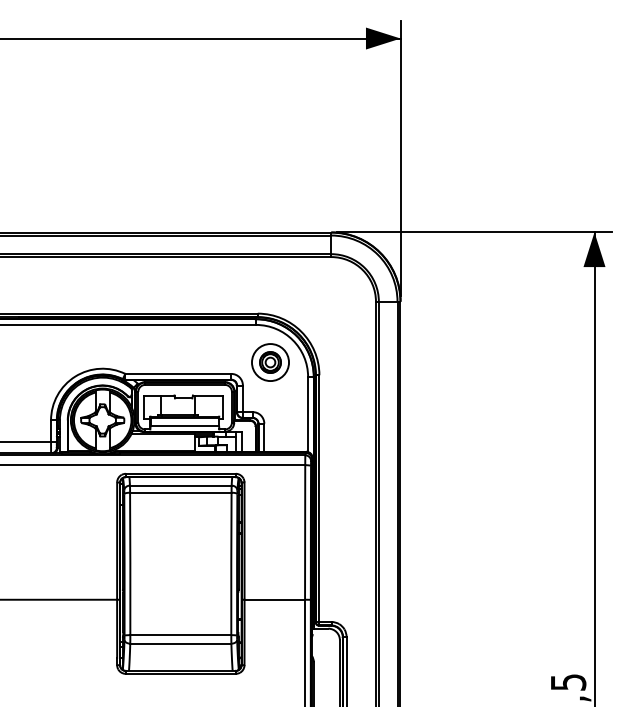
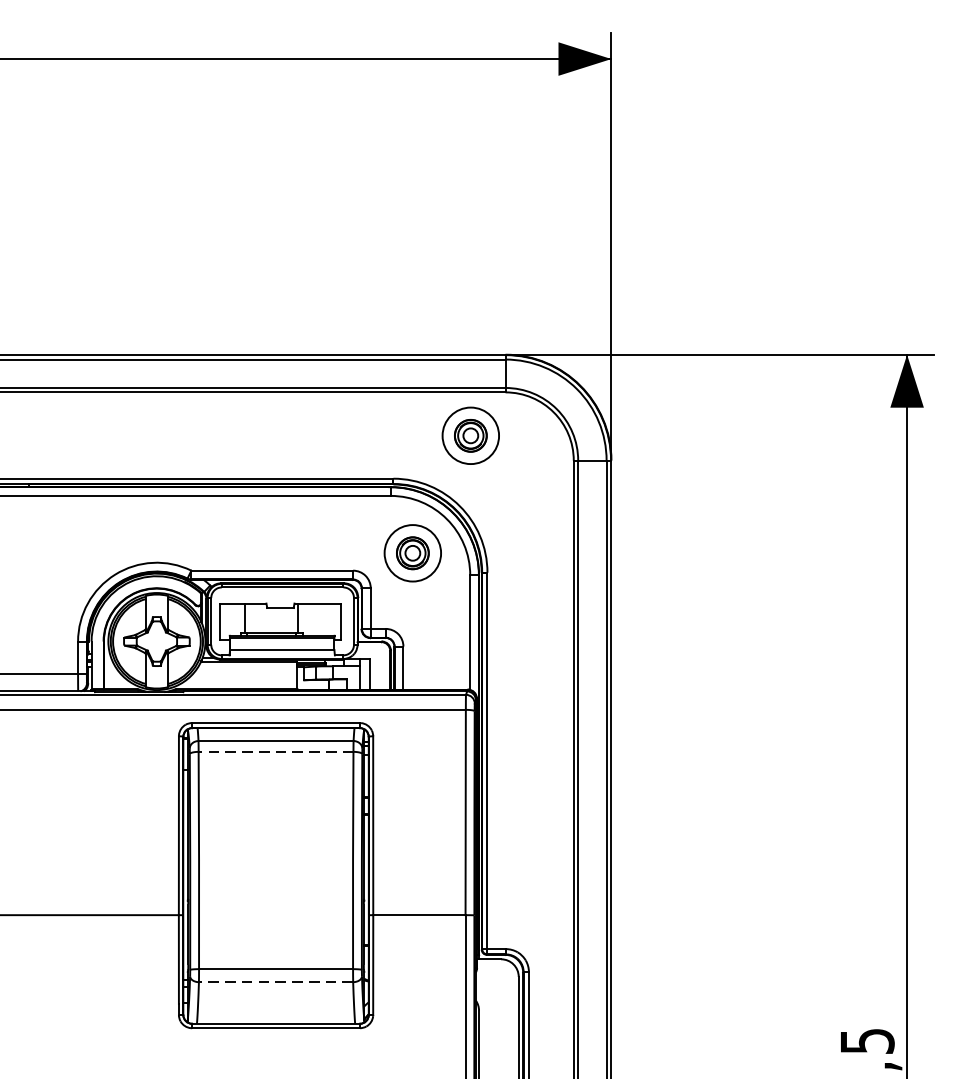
part: (308, 285) -> (470, 435), added
line: (180, 492) -> (275, 751), solid -> dashed
line: (180, 643) -> (275, 981), solid -> dashed

